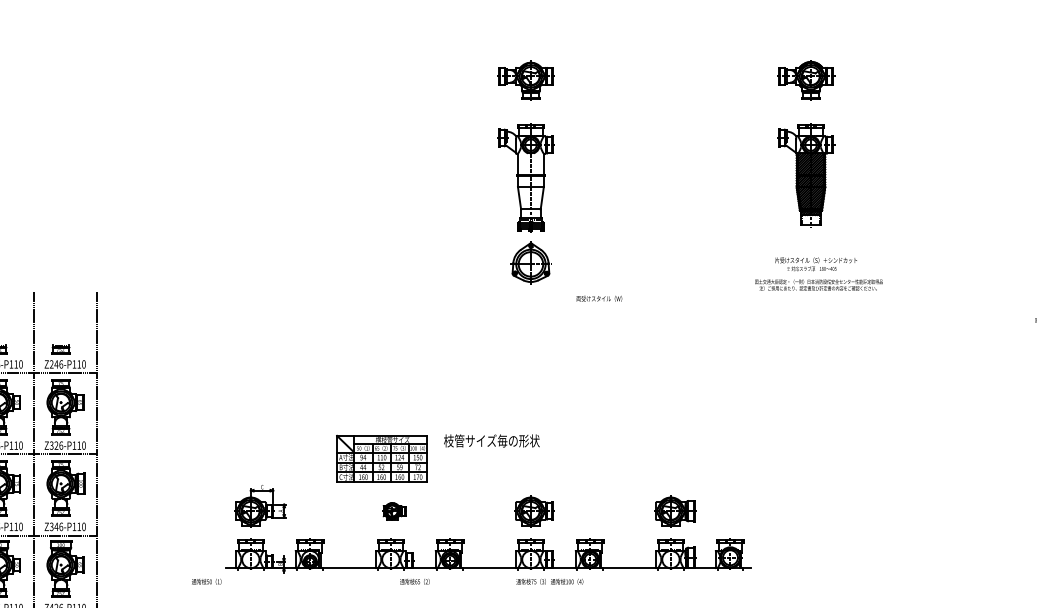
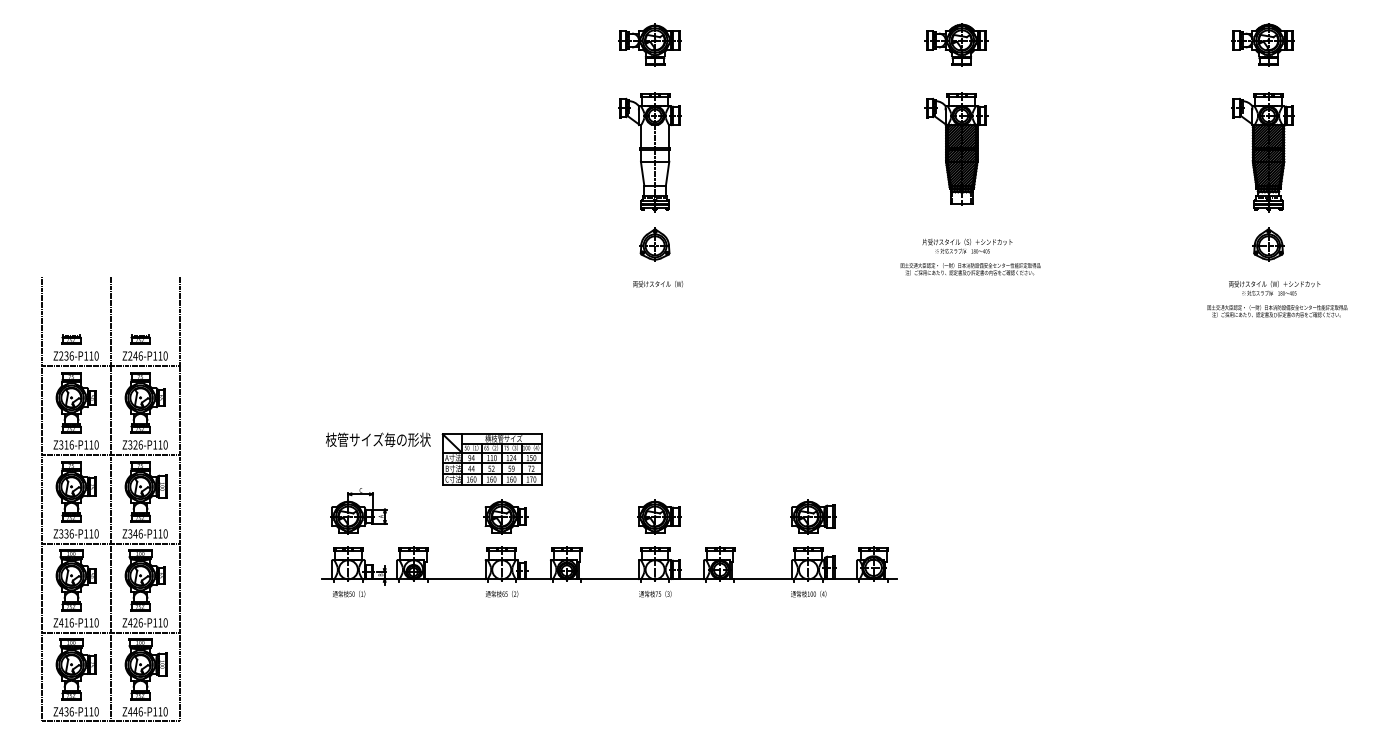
part: (530, 262) -> (654, 244), size x0.71
text: (598, 298) -> (657, 283), moved
text: (492, 440) -> (378, 439), moved
part: (394, 510) -> (505, 516), size x1.67
text: (207, 581) -> (349, 593), moved
text: (415, 581) -> (502, 593), moved
text: (566, 581) -> (808, 593), moved

